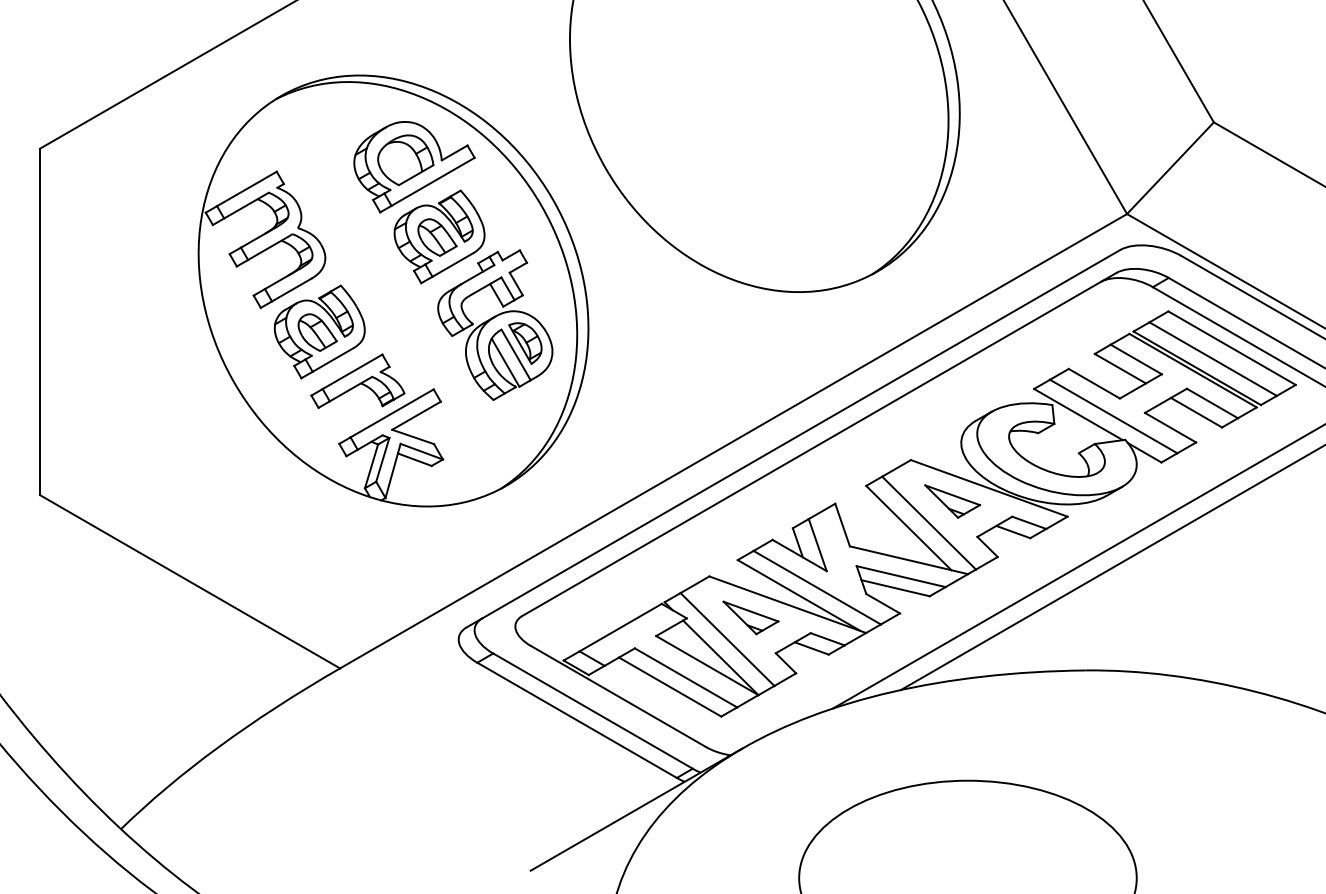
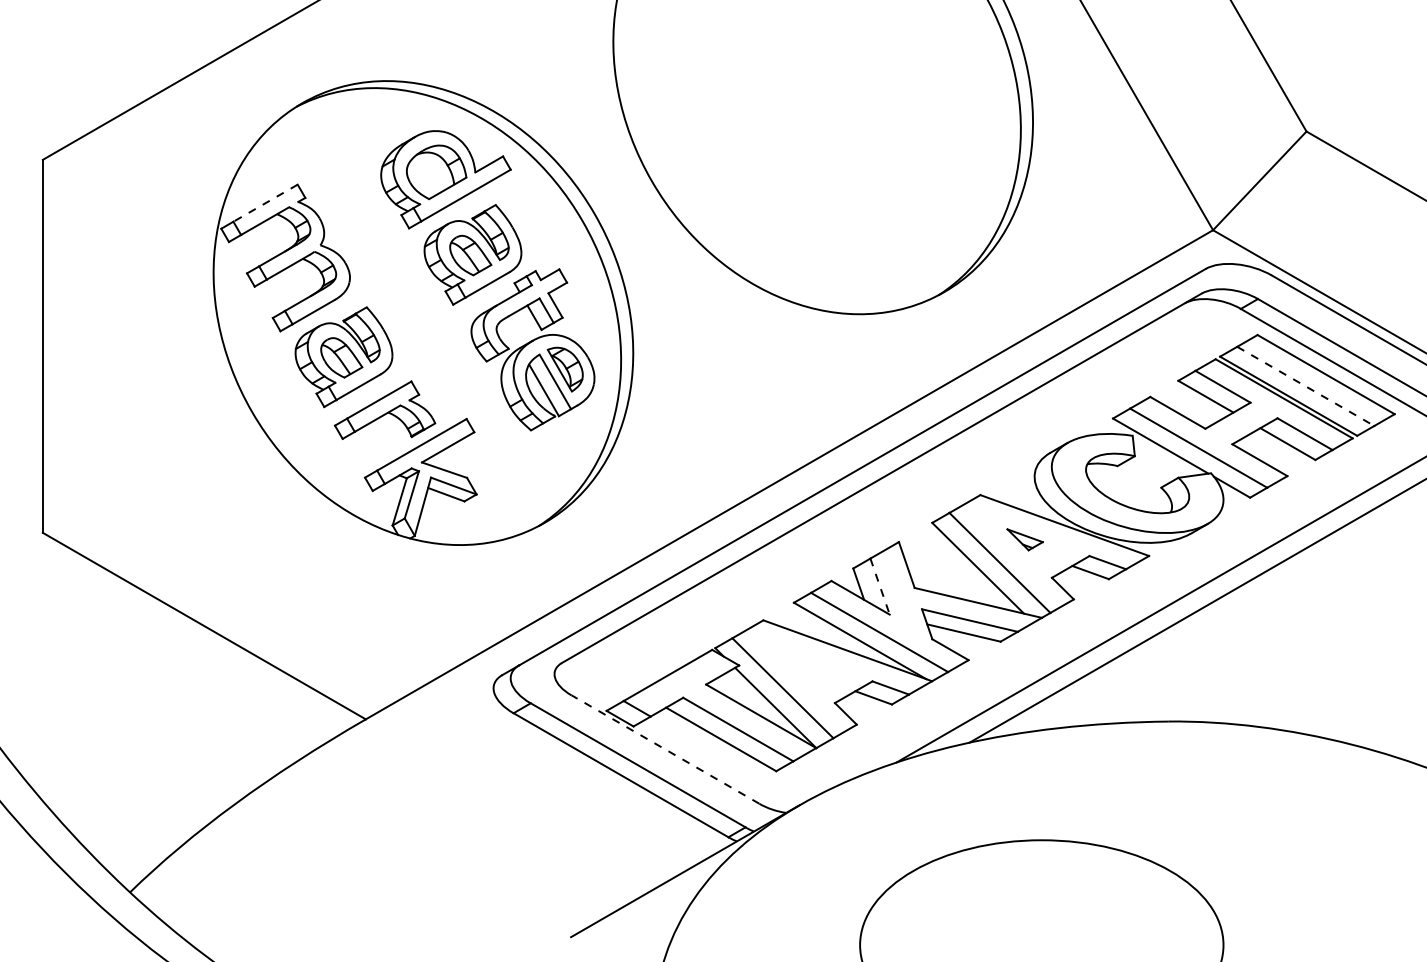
line: (246, 189) -> (265, 203), solid -> dashed
line: (1213, 359) -> (1306, 386), solid -> dashed
part: (951, 501) -> (1024, 539), size x0.6
line: (818, 544) -> (880, 586), solid -> dashed
part: (750, 617) -> (807, 664), removed
line: (618, 696) -> (665, 749), solid -> dashed

